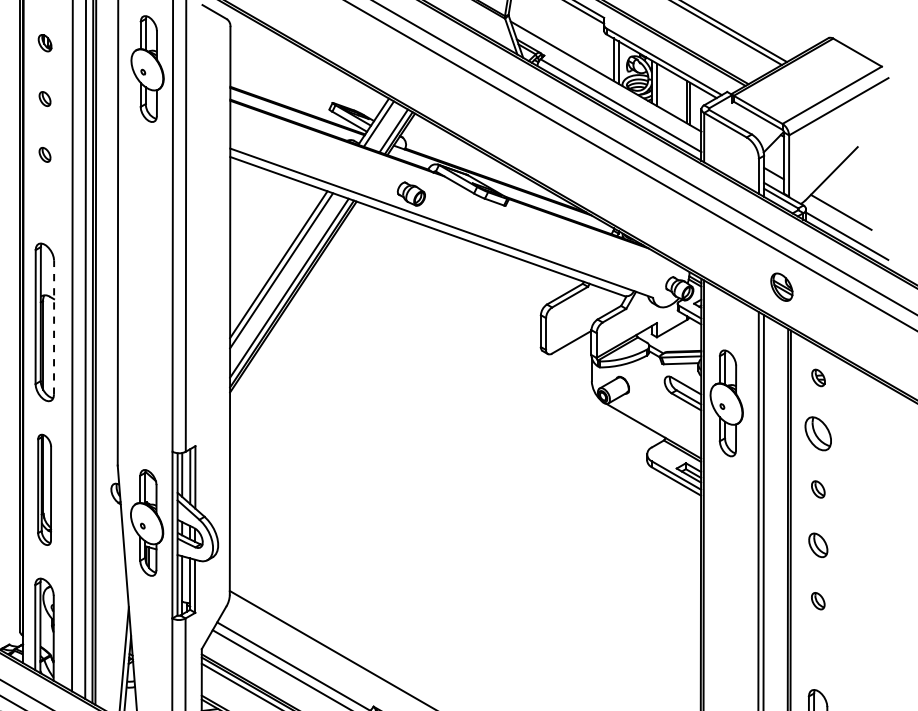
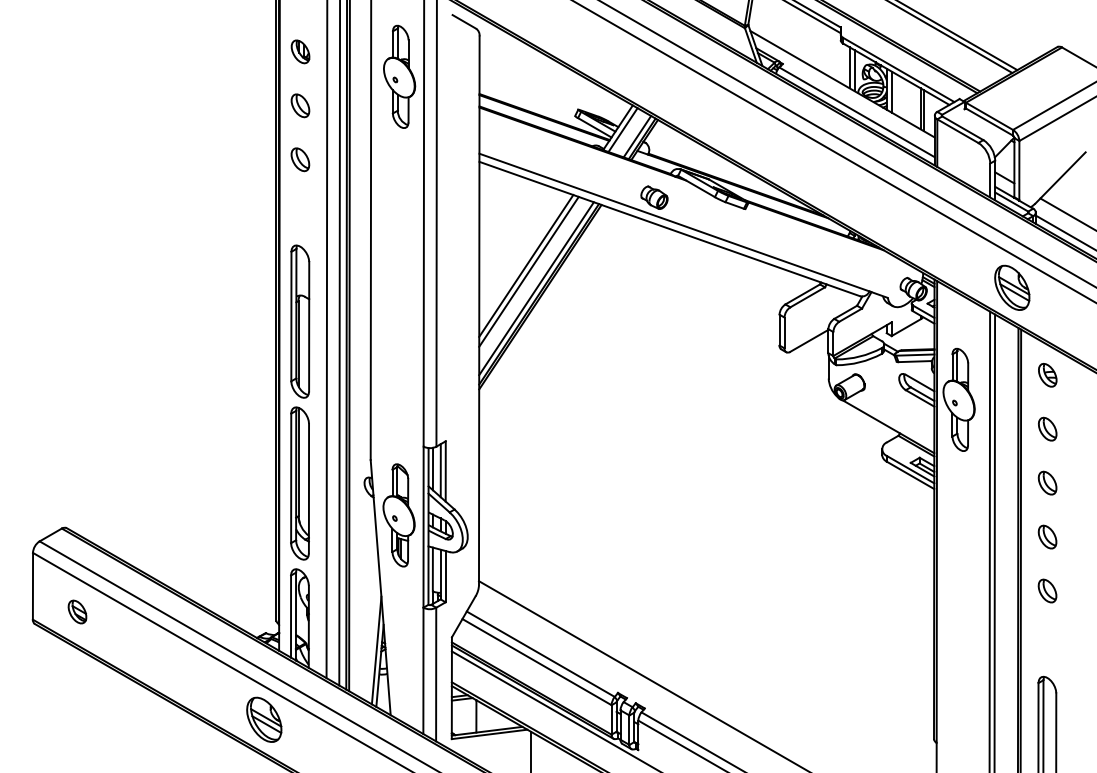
part: (45, 42) -> (300, 51), size x1.43
part: (45, 98) -> (300, 105), size x1.67
part: (45, 154) -> (300, 159), size x1.67
part: (782, 287) -> (1012, 287), size x1.67
line: (54, 327) -> (309, 326), dashed -> solid
part: (818, 378) -> (1047, 375), size x1.43
part: (818, 432) -> (1047, 428), size x0.71
part: (818, 488) -> (1047, 482), size x1.43
part: (44, 489) -> (299, 483), size x1.43
part: (818, 600) -> (1047, 590), size x1.43

